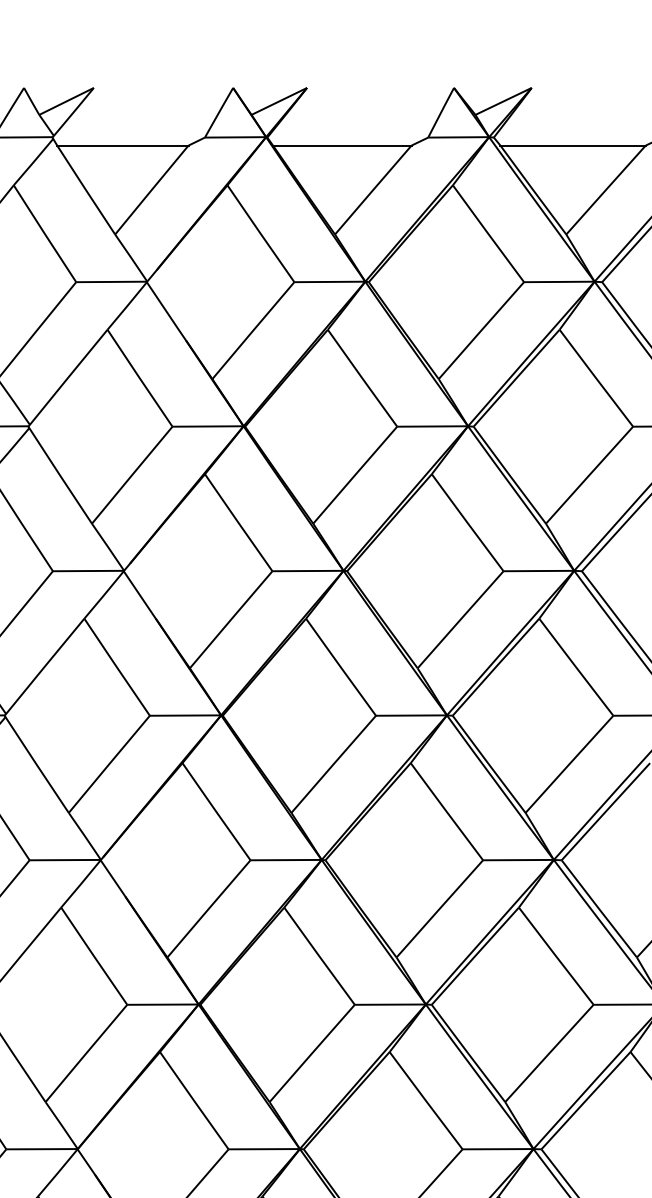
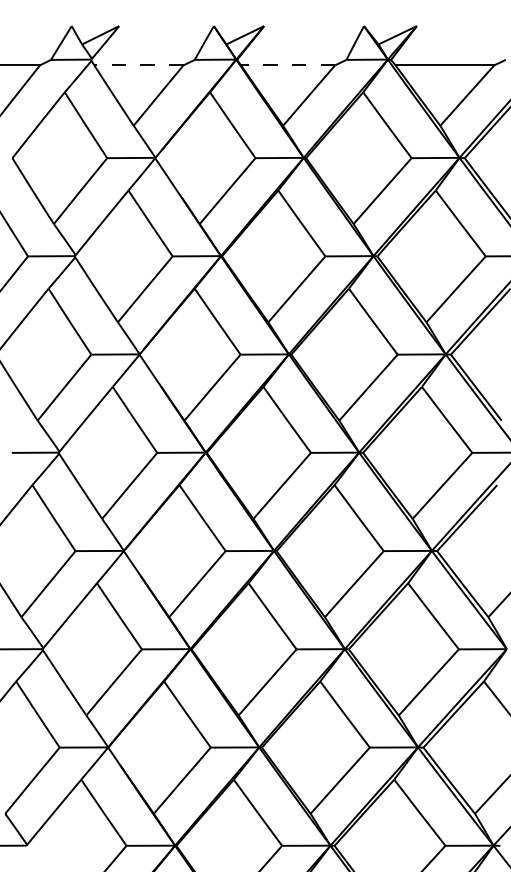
line: (122, 145) -> (138, 65), solid -> dashed
line: (341, 145) -> (287, 65), solid -> dashed

